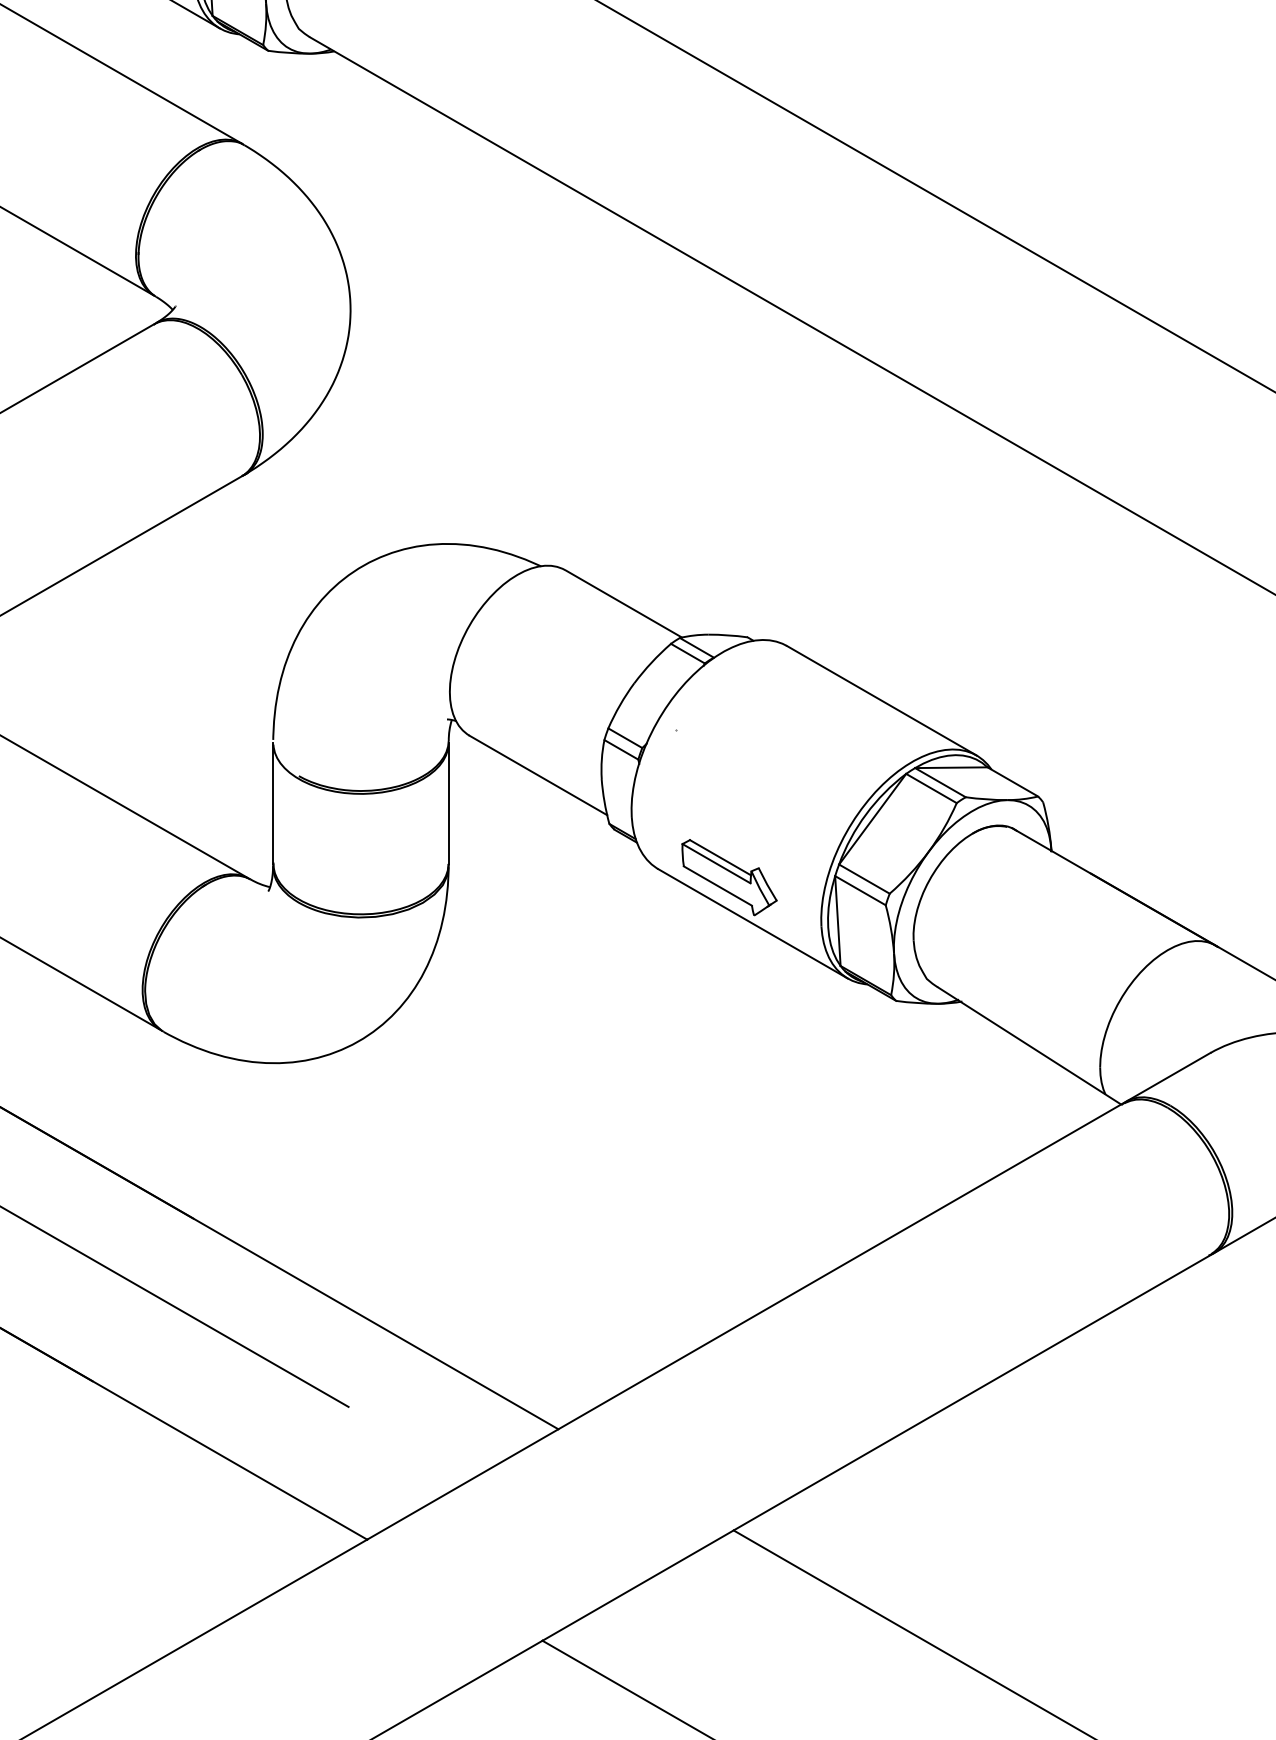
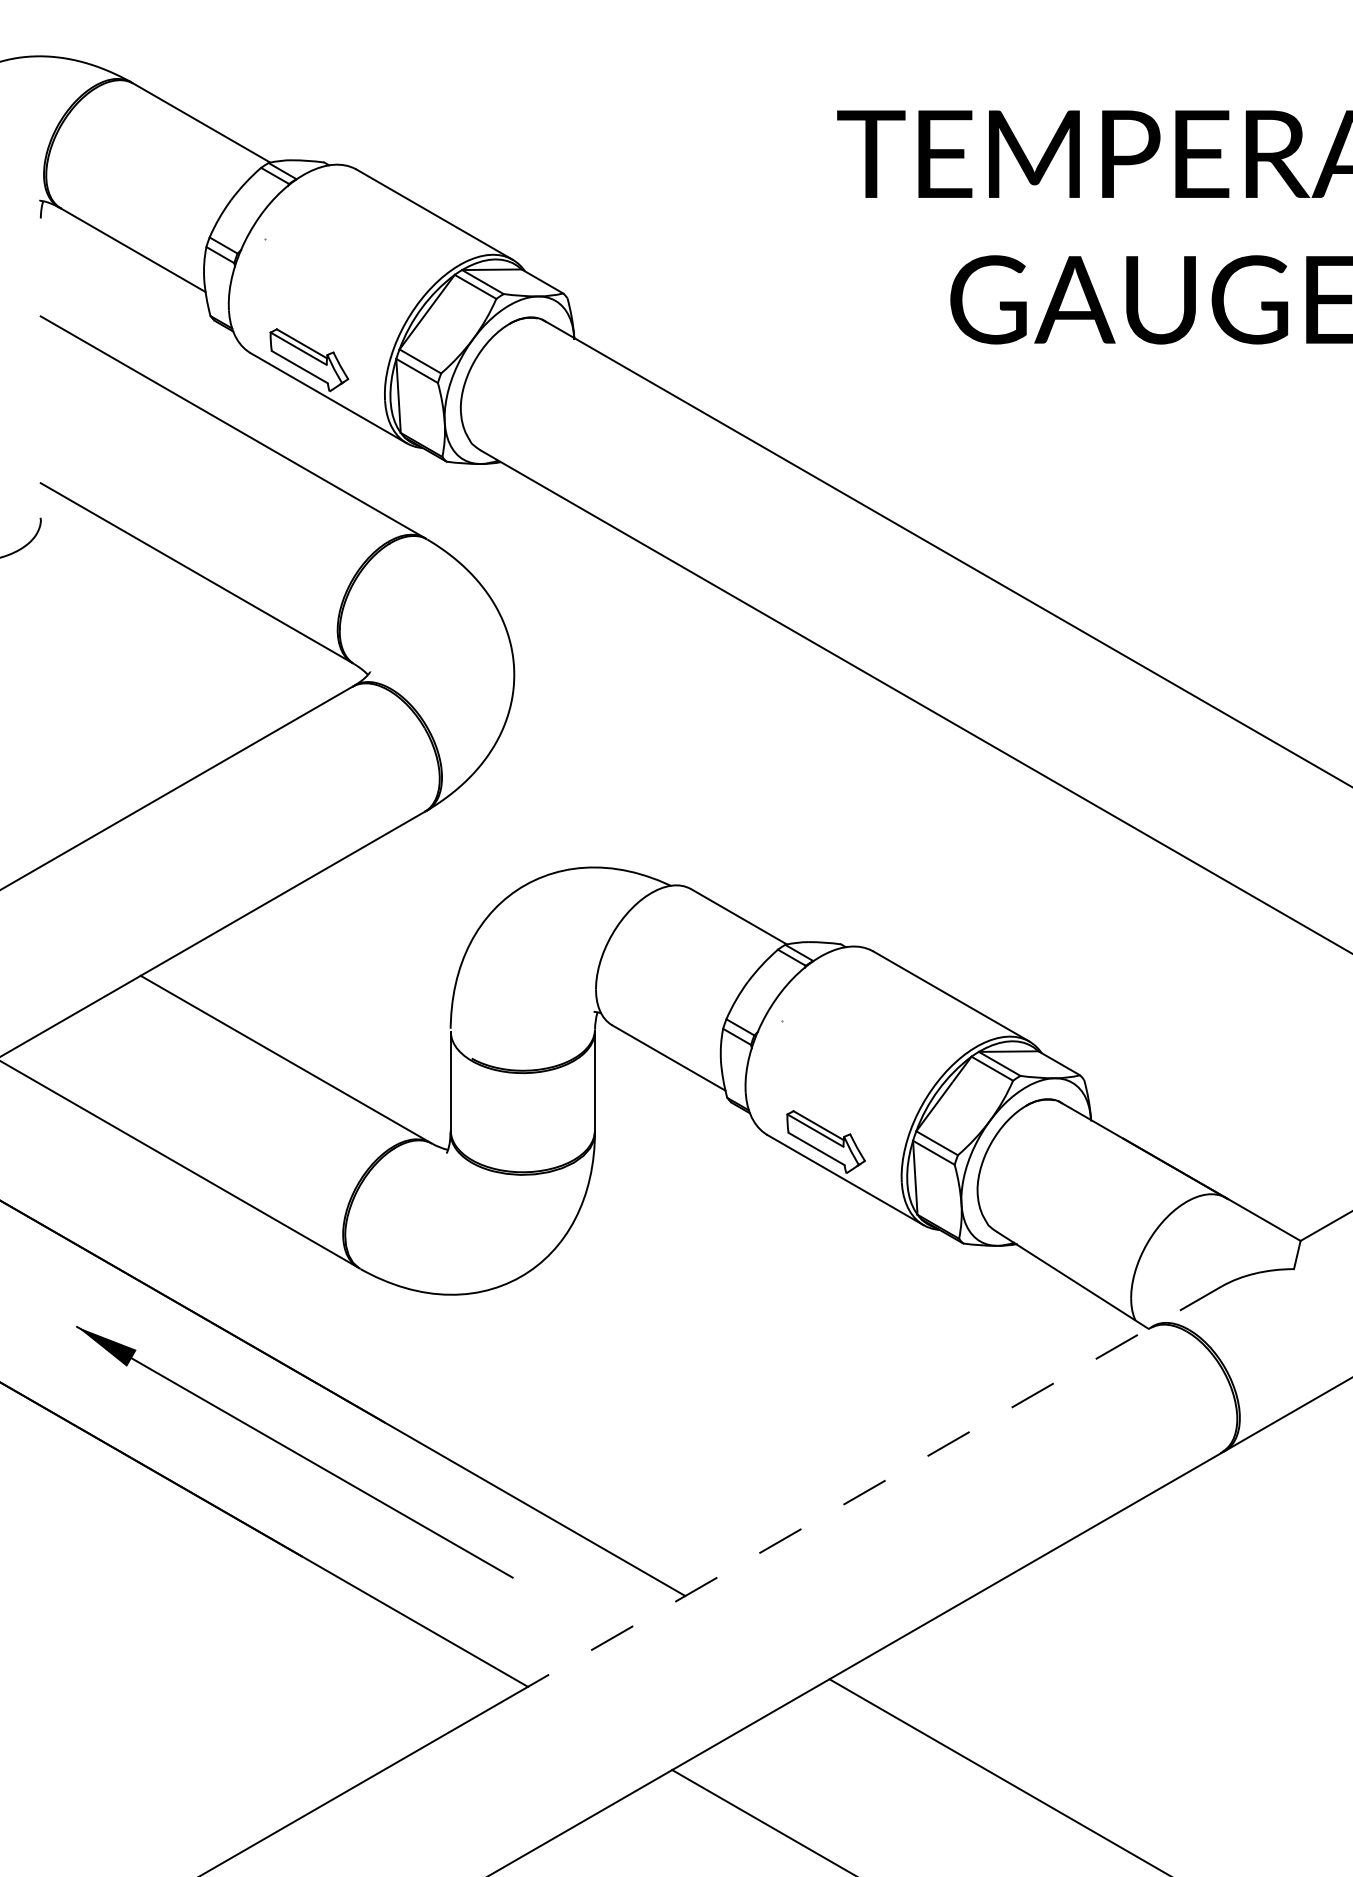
line: (788, 1296) -> (874, 1486), solid -> dashed

